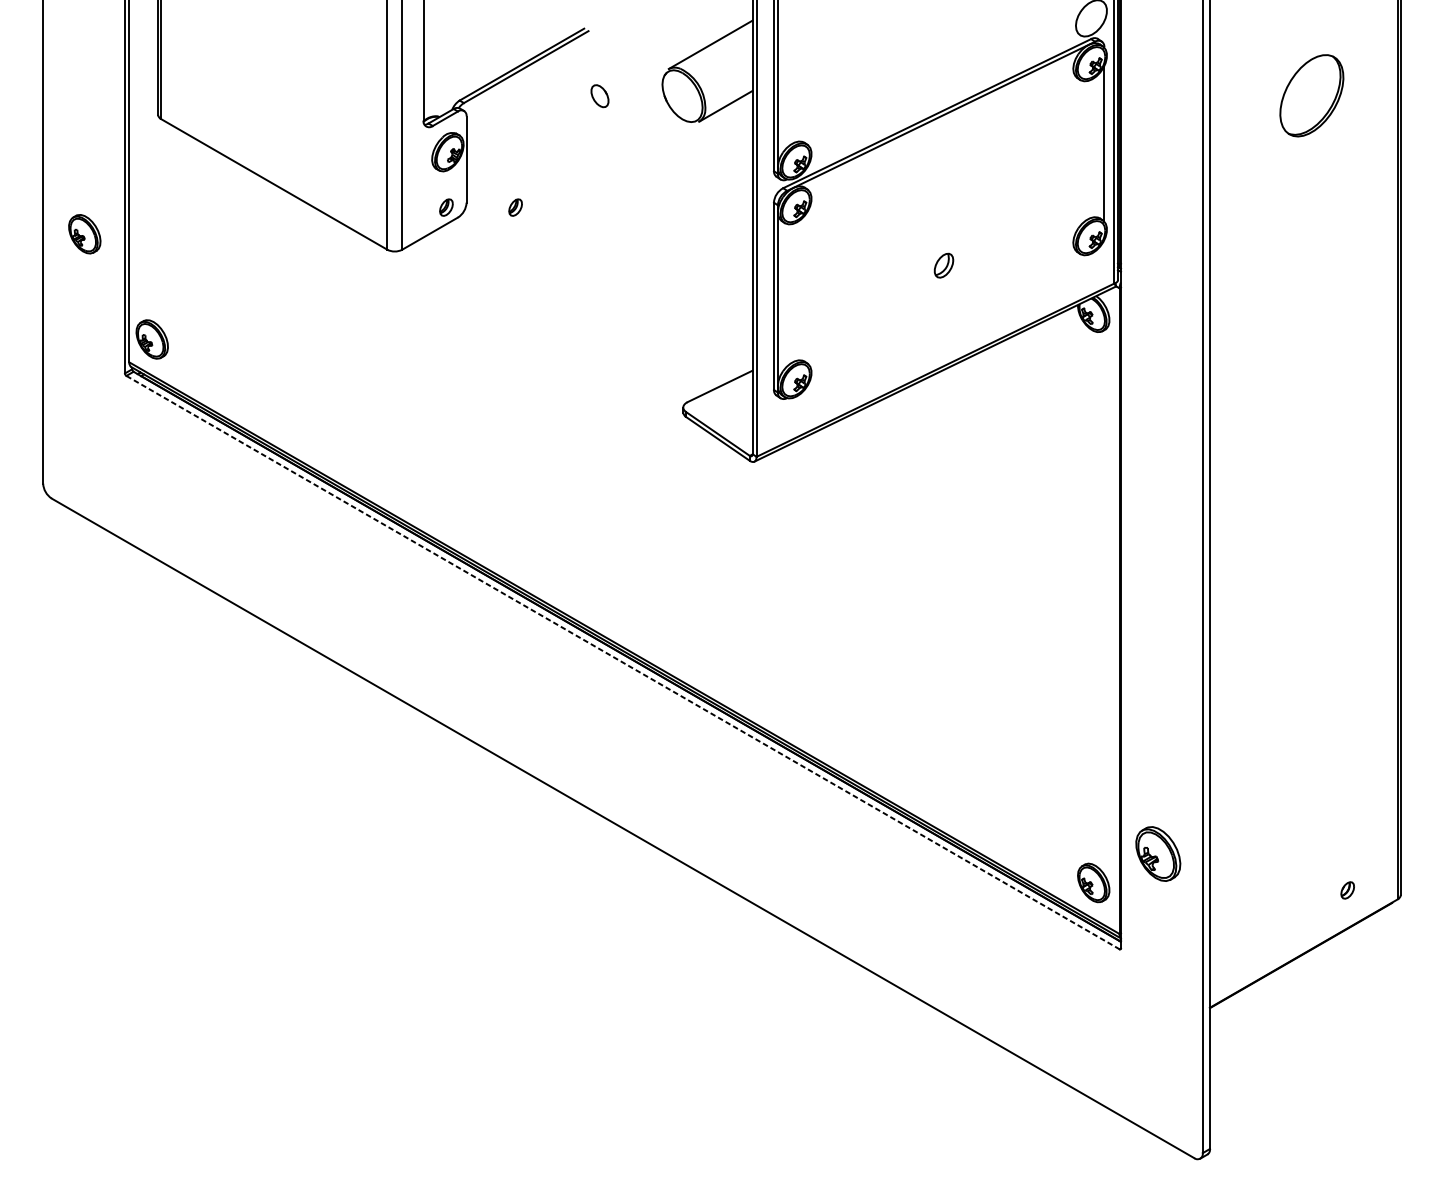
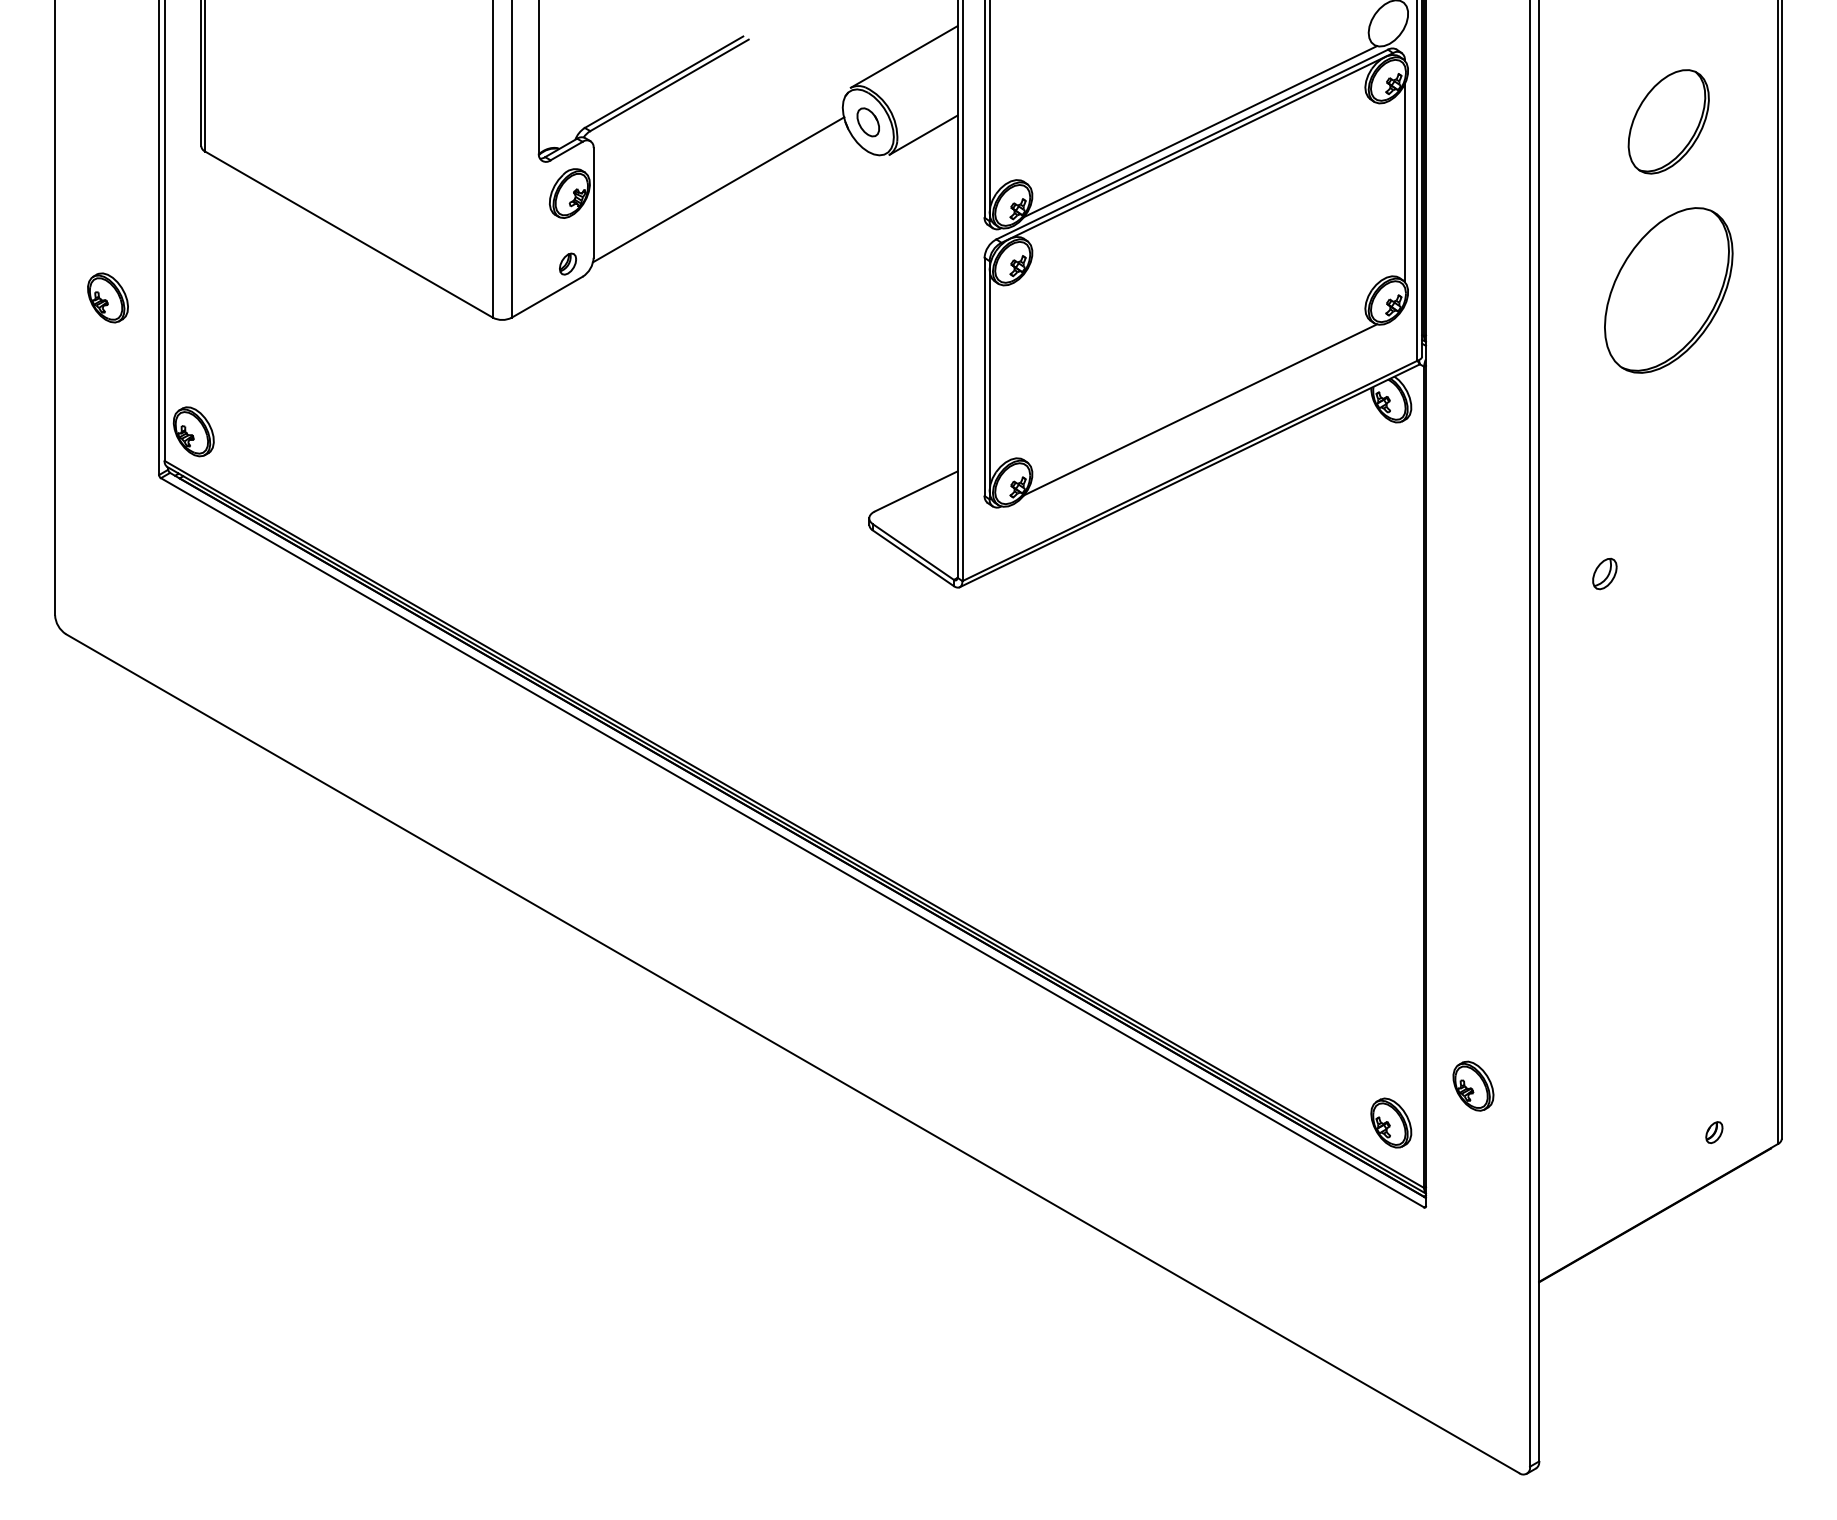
part: (599, 96) -> (867, 122), moved
line: (943, 103) -> (1200, 131), added
line: (564, 148) -> (718, 189), added
part: (516, 207) -> (656, 263), removed
part: (1311, 228) -> (1668, 290), added
part: (943, 265) -> (1604, 573), moved
line: (943, 321) -> (1200, 409), added
line: (623, 663) -> (793, 843), dashed -> solid
part: (1158, 853) -> (1473, 1085), size x0.71

